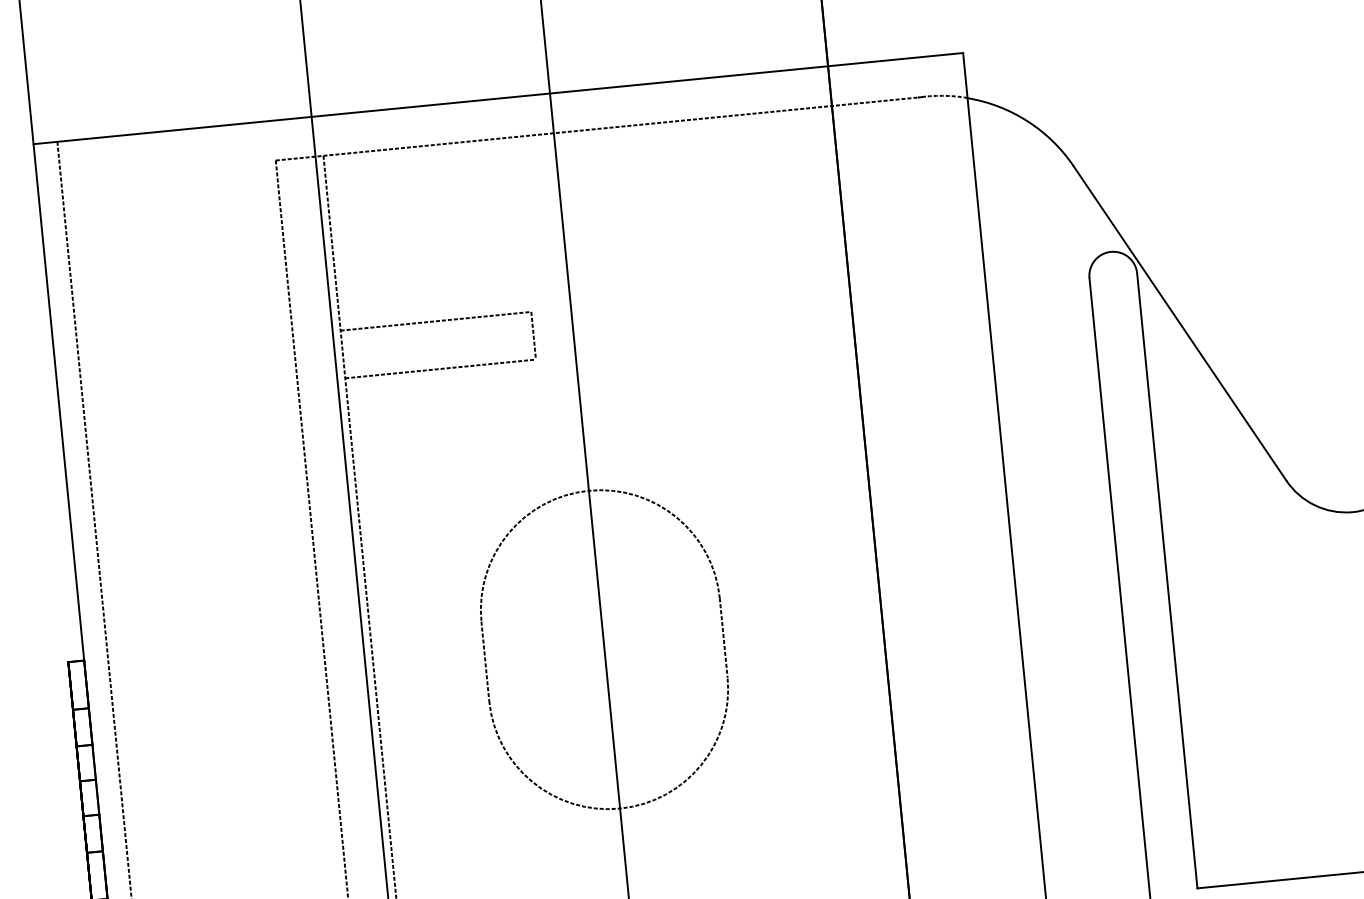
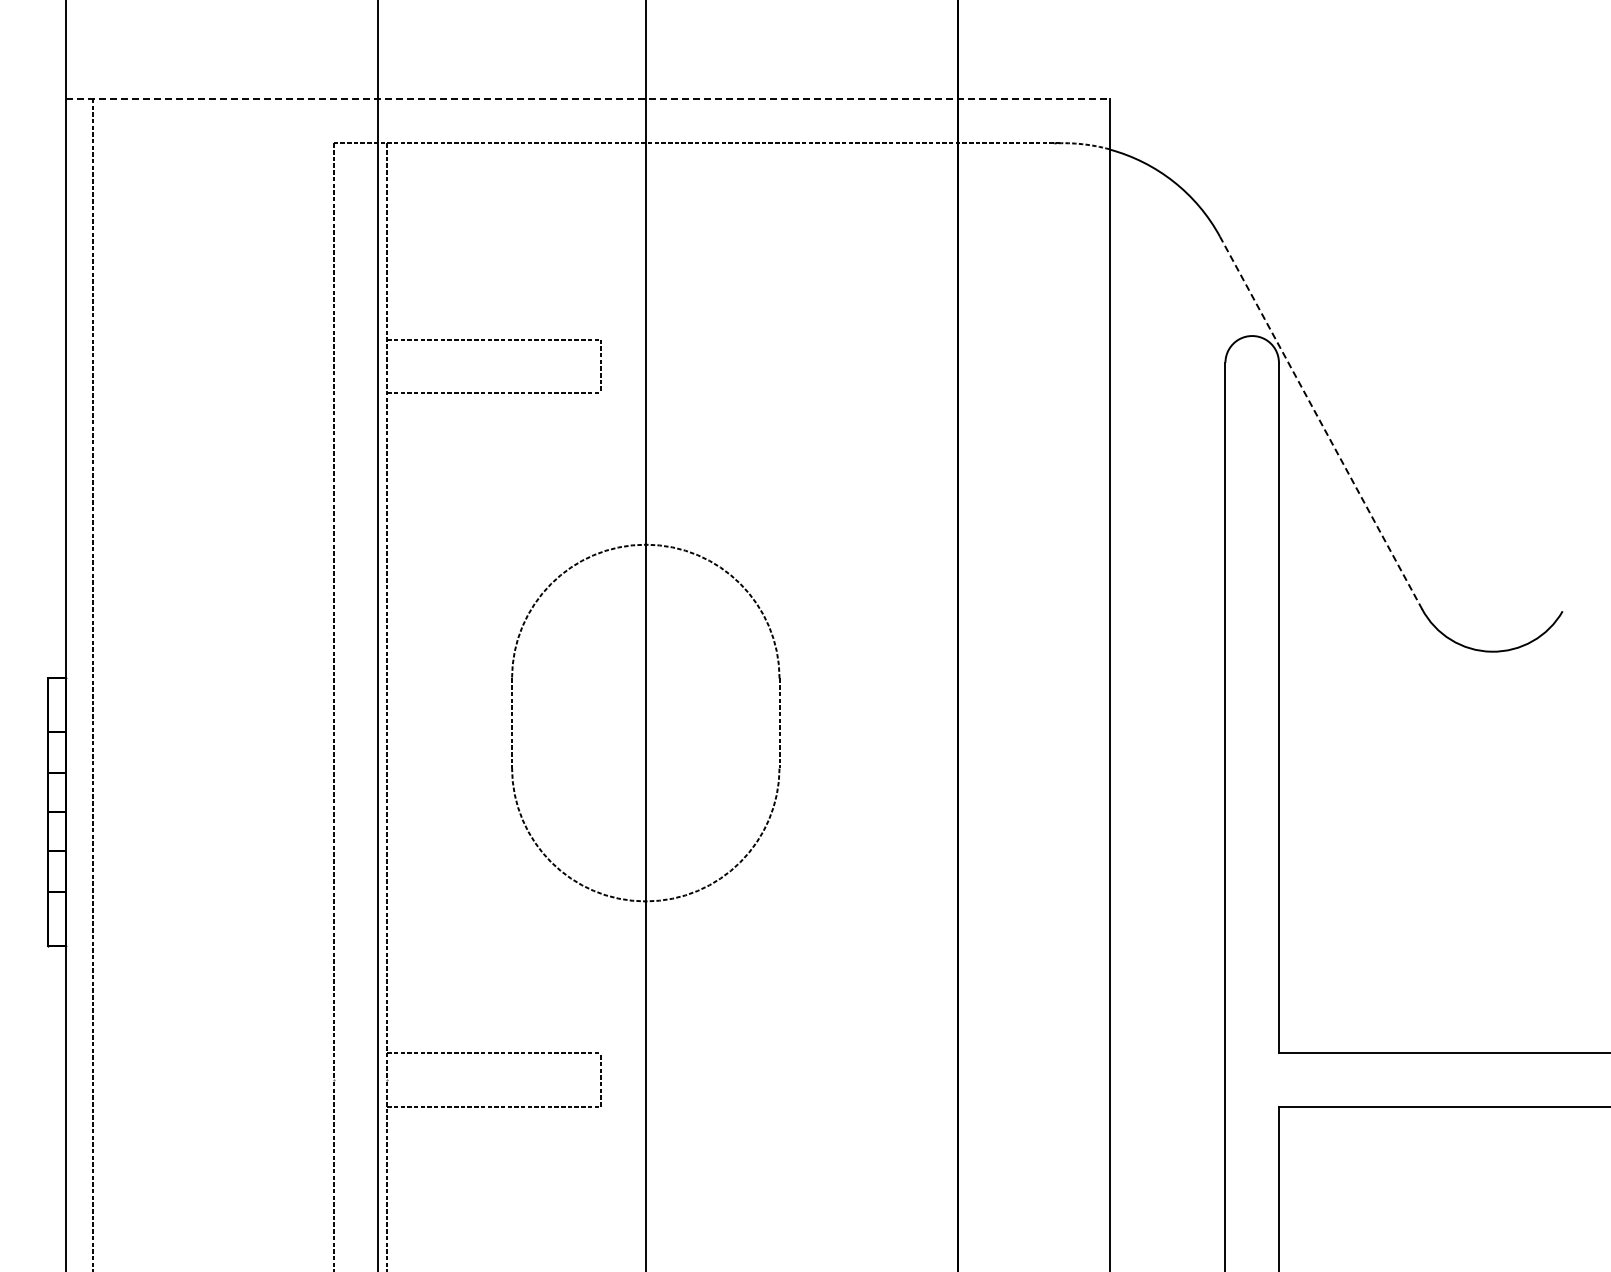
line: (498, 98) -> (587, 98), solid -> dashed
line: (1179, 322) -> (1320, 422), solid -> dashed

